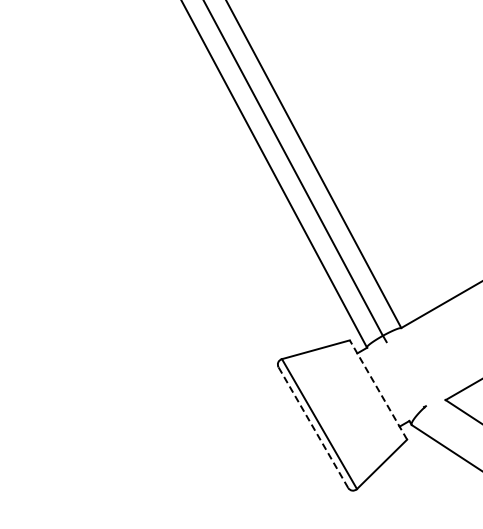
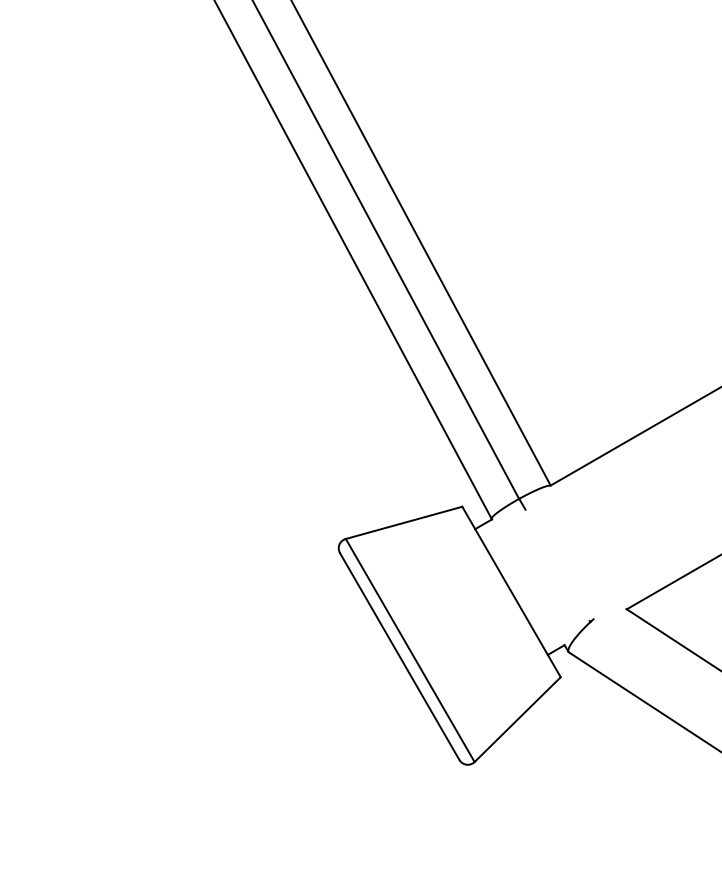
line: (378, 389) -> (511, 591), dashed -> solid
line: (313, 427) -> (399, 656), dashed -> solid

